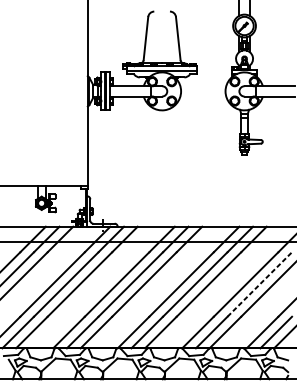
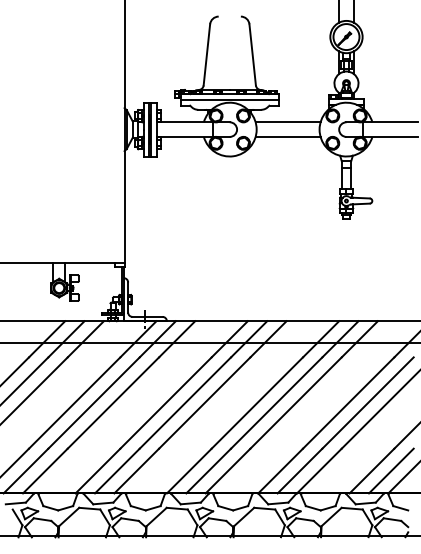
line: (202, 86) -> (287, 122), added
line: (202, 96) -> (287, 136), added
line: (260, 284) -> (368, 403), dashed -> solid

